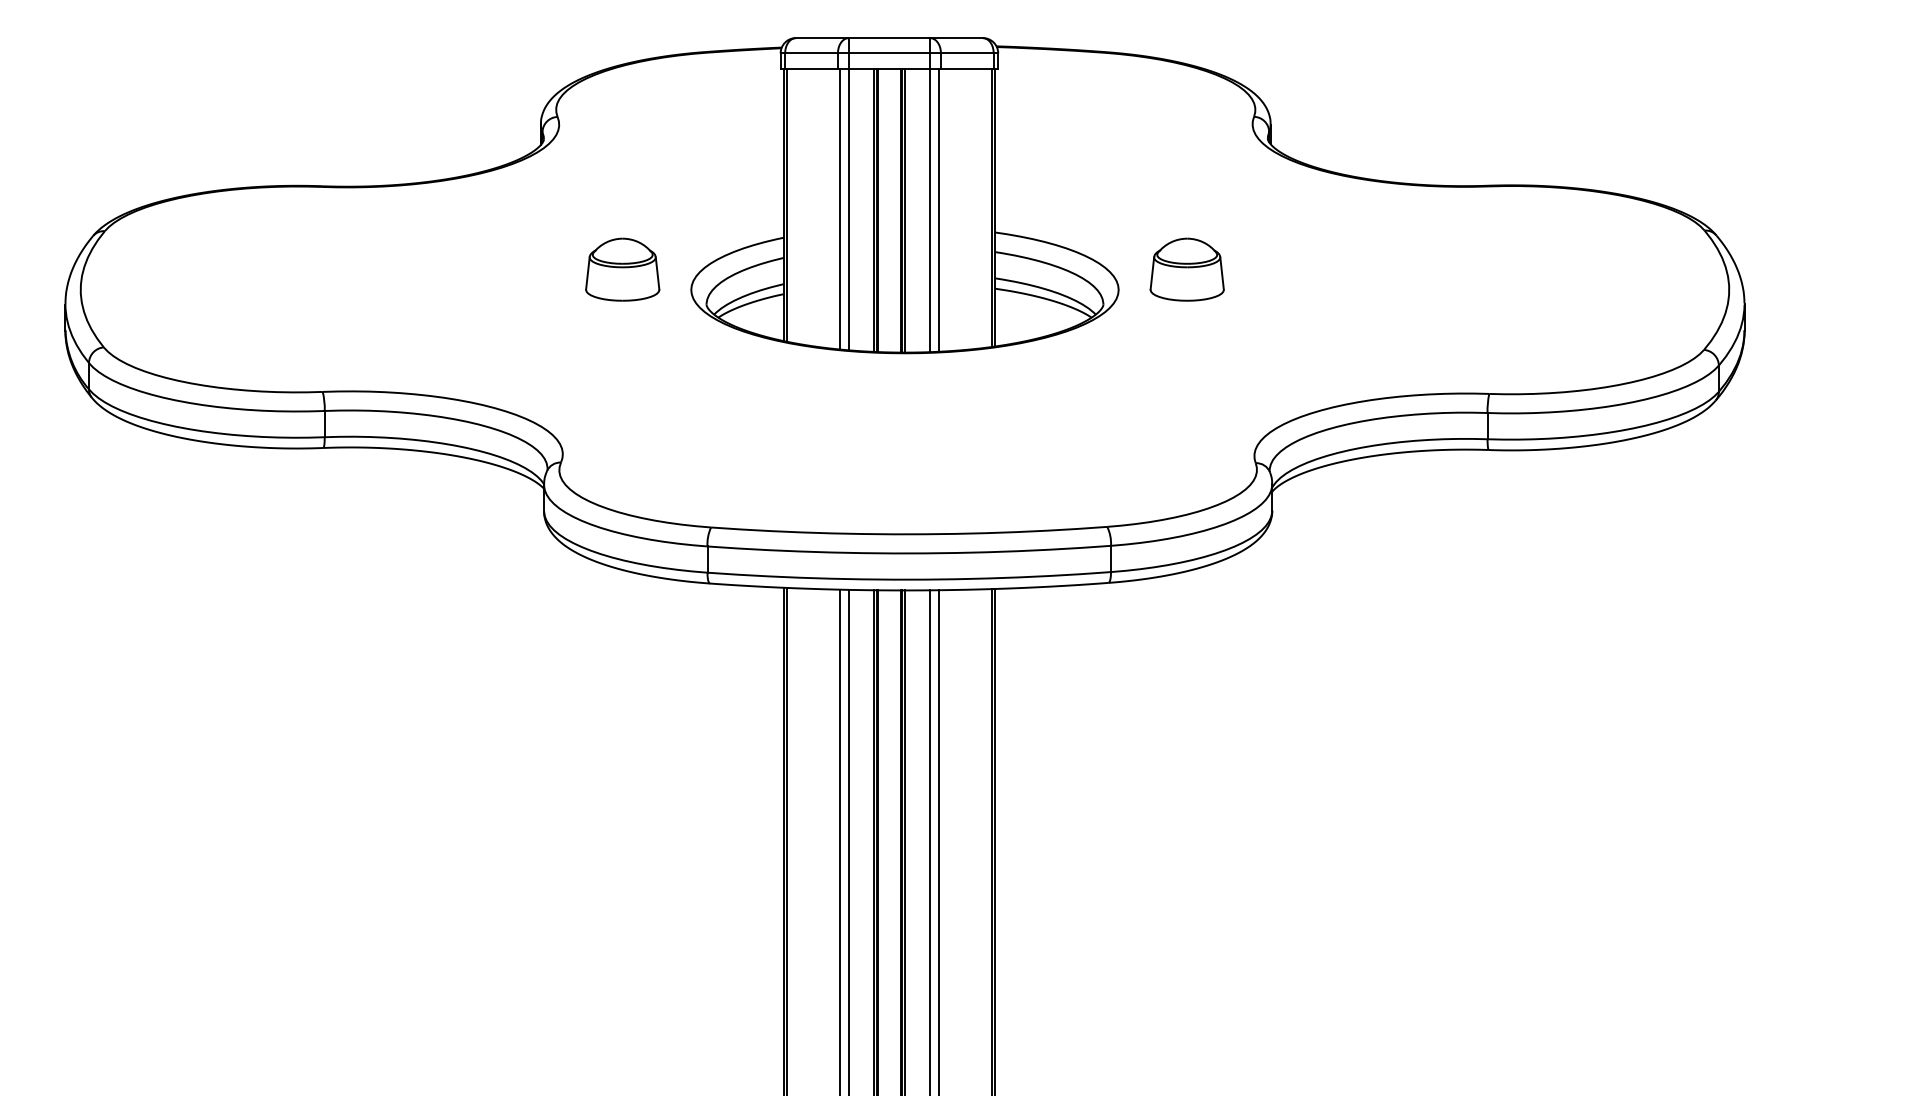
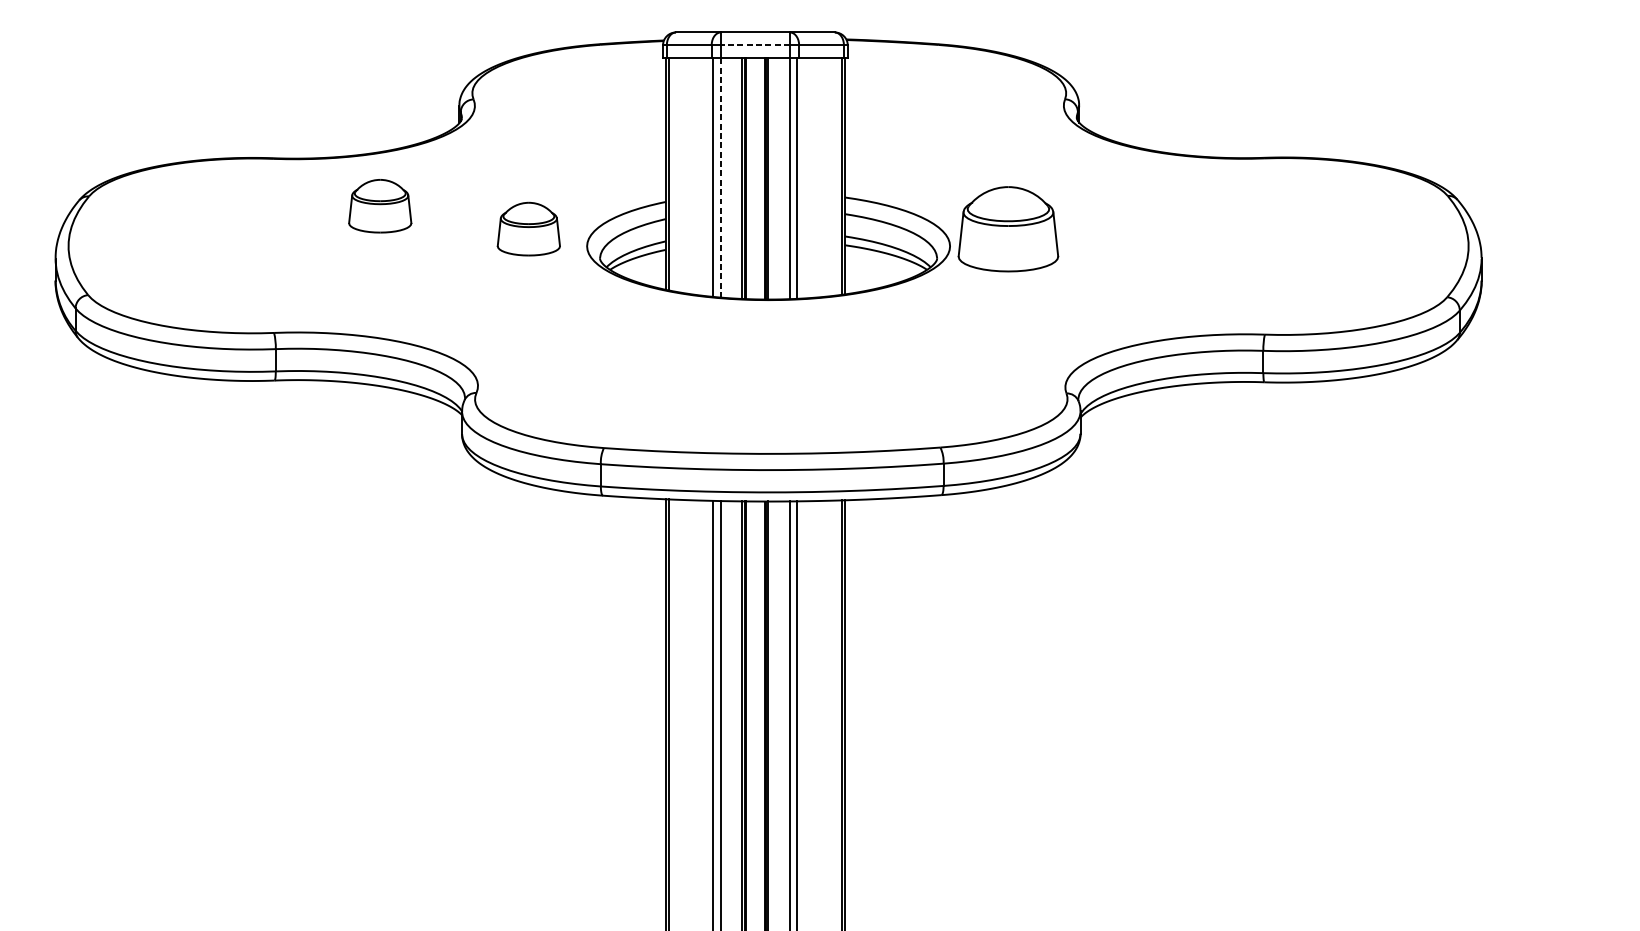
line: (889, 53) -> (755, 45), solid -> dashed
line: (848, 209) -> (720, 178), solid -> dashed
part: (447, 242) -> (380, 206), added
part: (1186, 269) -> (1007, 228), size x1.6

